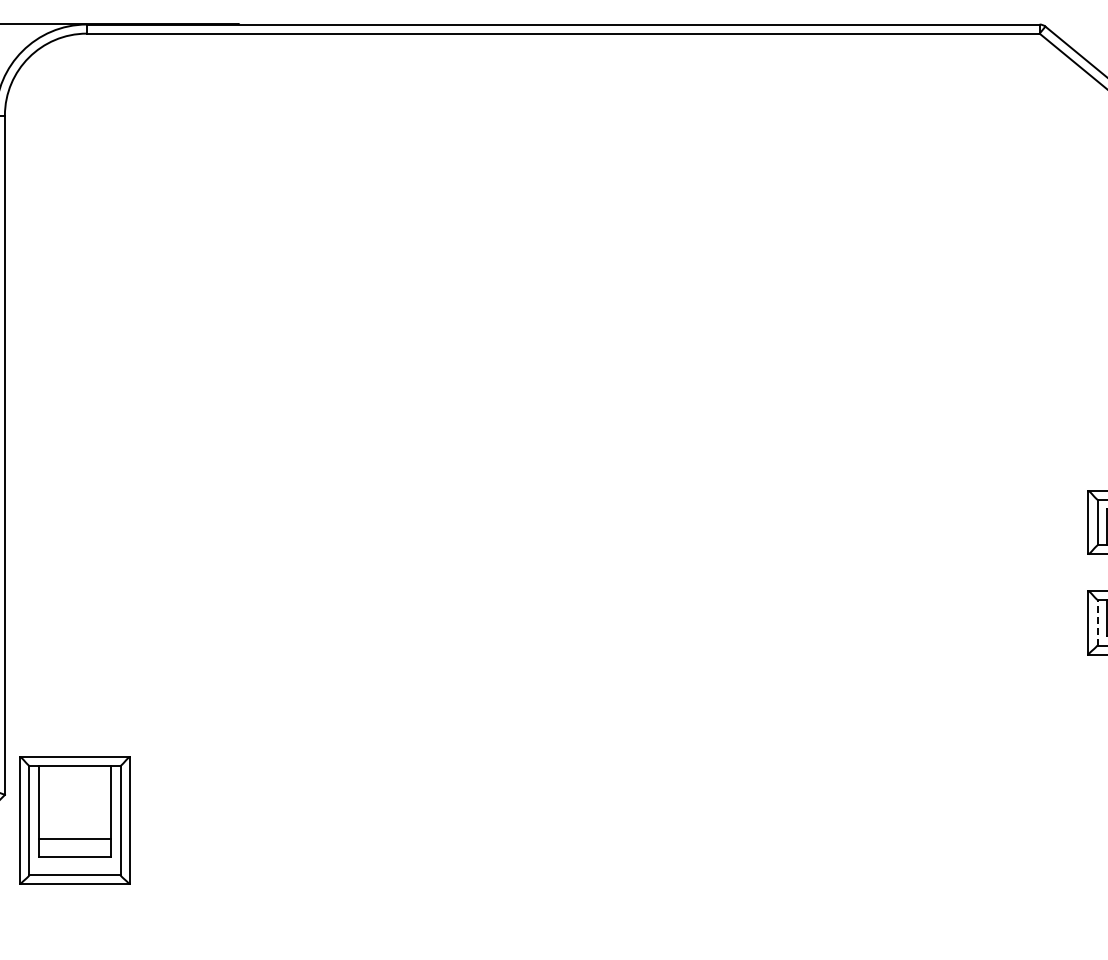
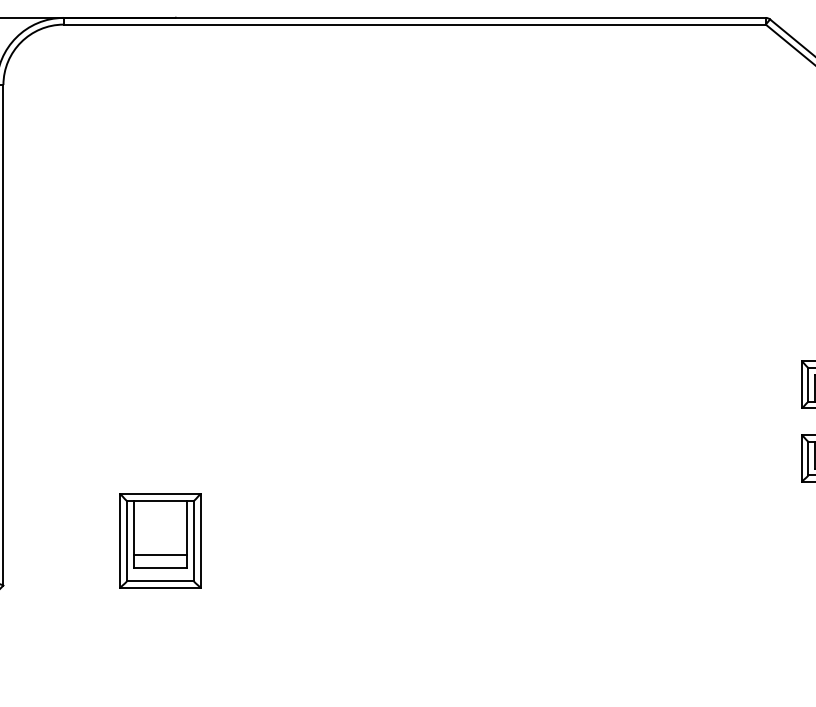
line: (1097, 622) -> (808, 458), dashed -> solid
part: (74, 820) -> (160, 541), moved

